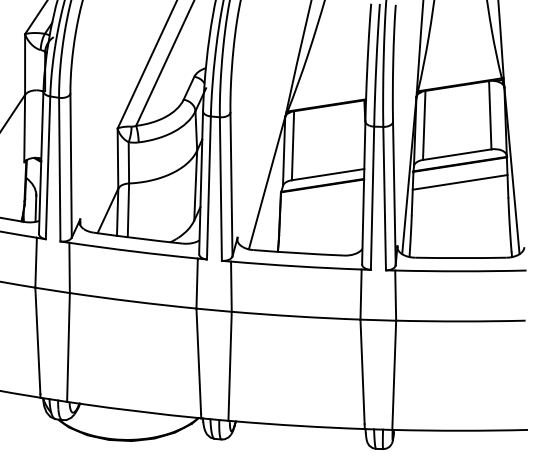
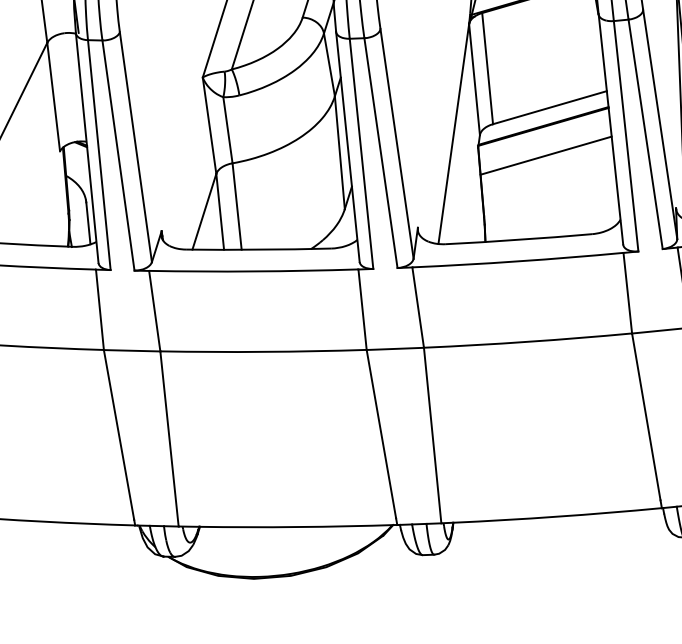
line: (321, 203) -> (545, 155), added

